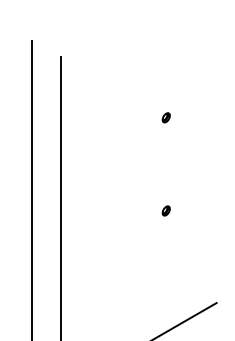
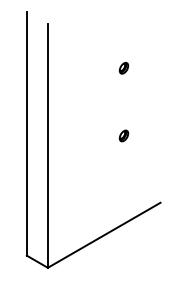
part: (165, 118) -> (123, 68), size x1.6
part: (165, 210) -> (123, 135), size x1.6

